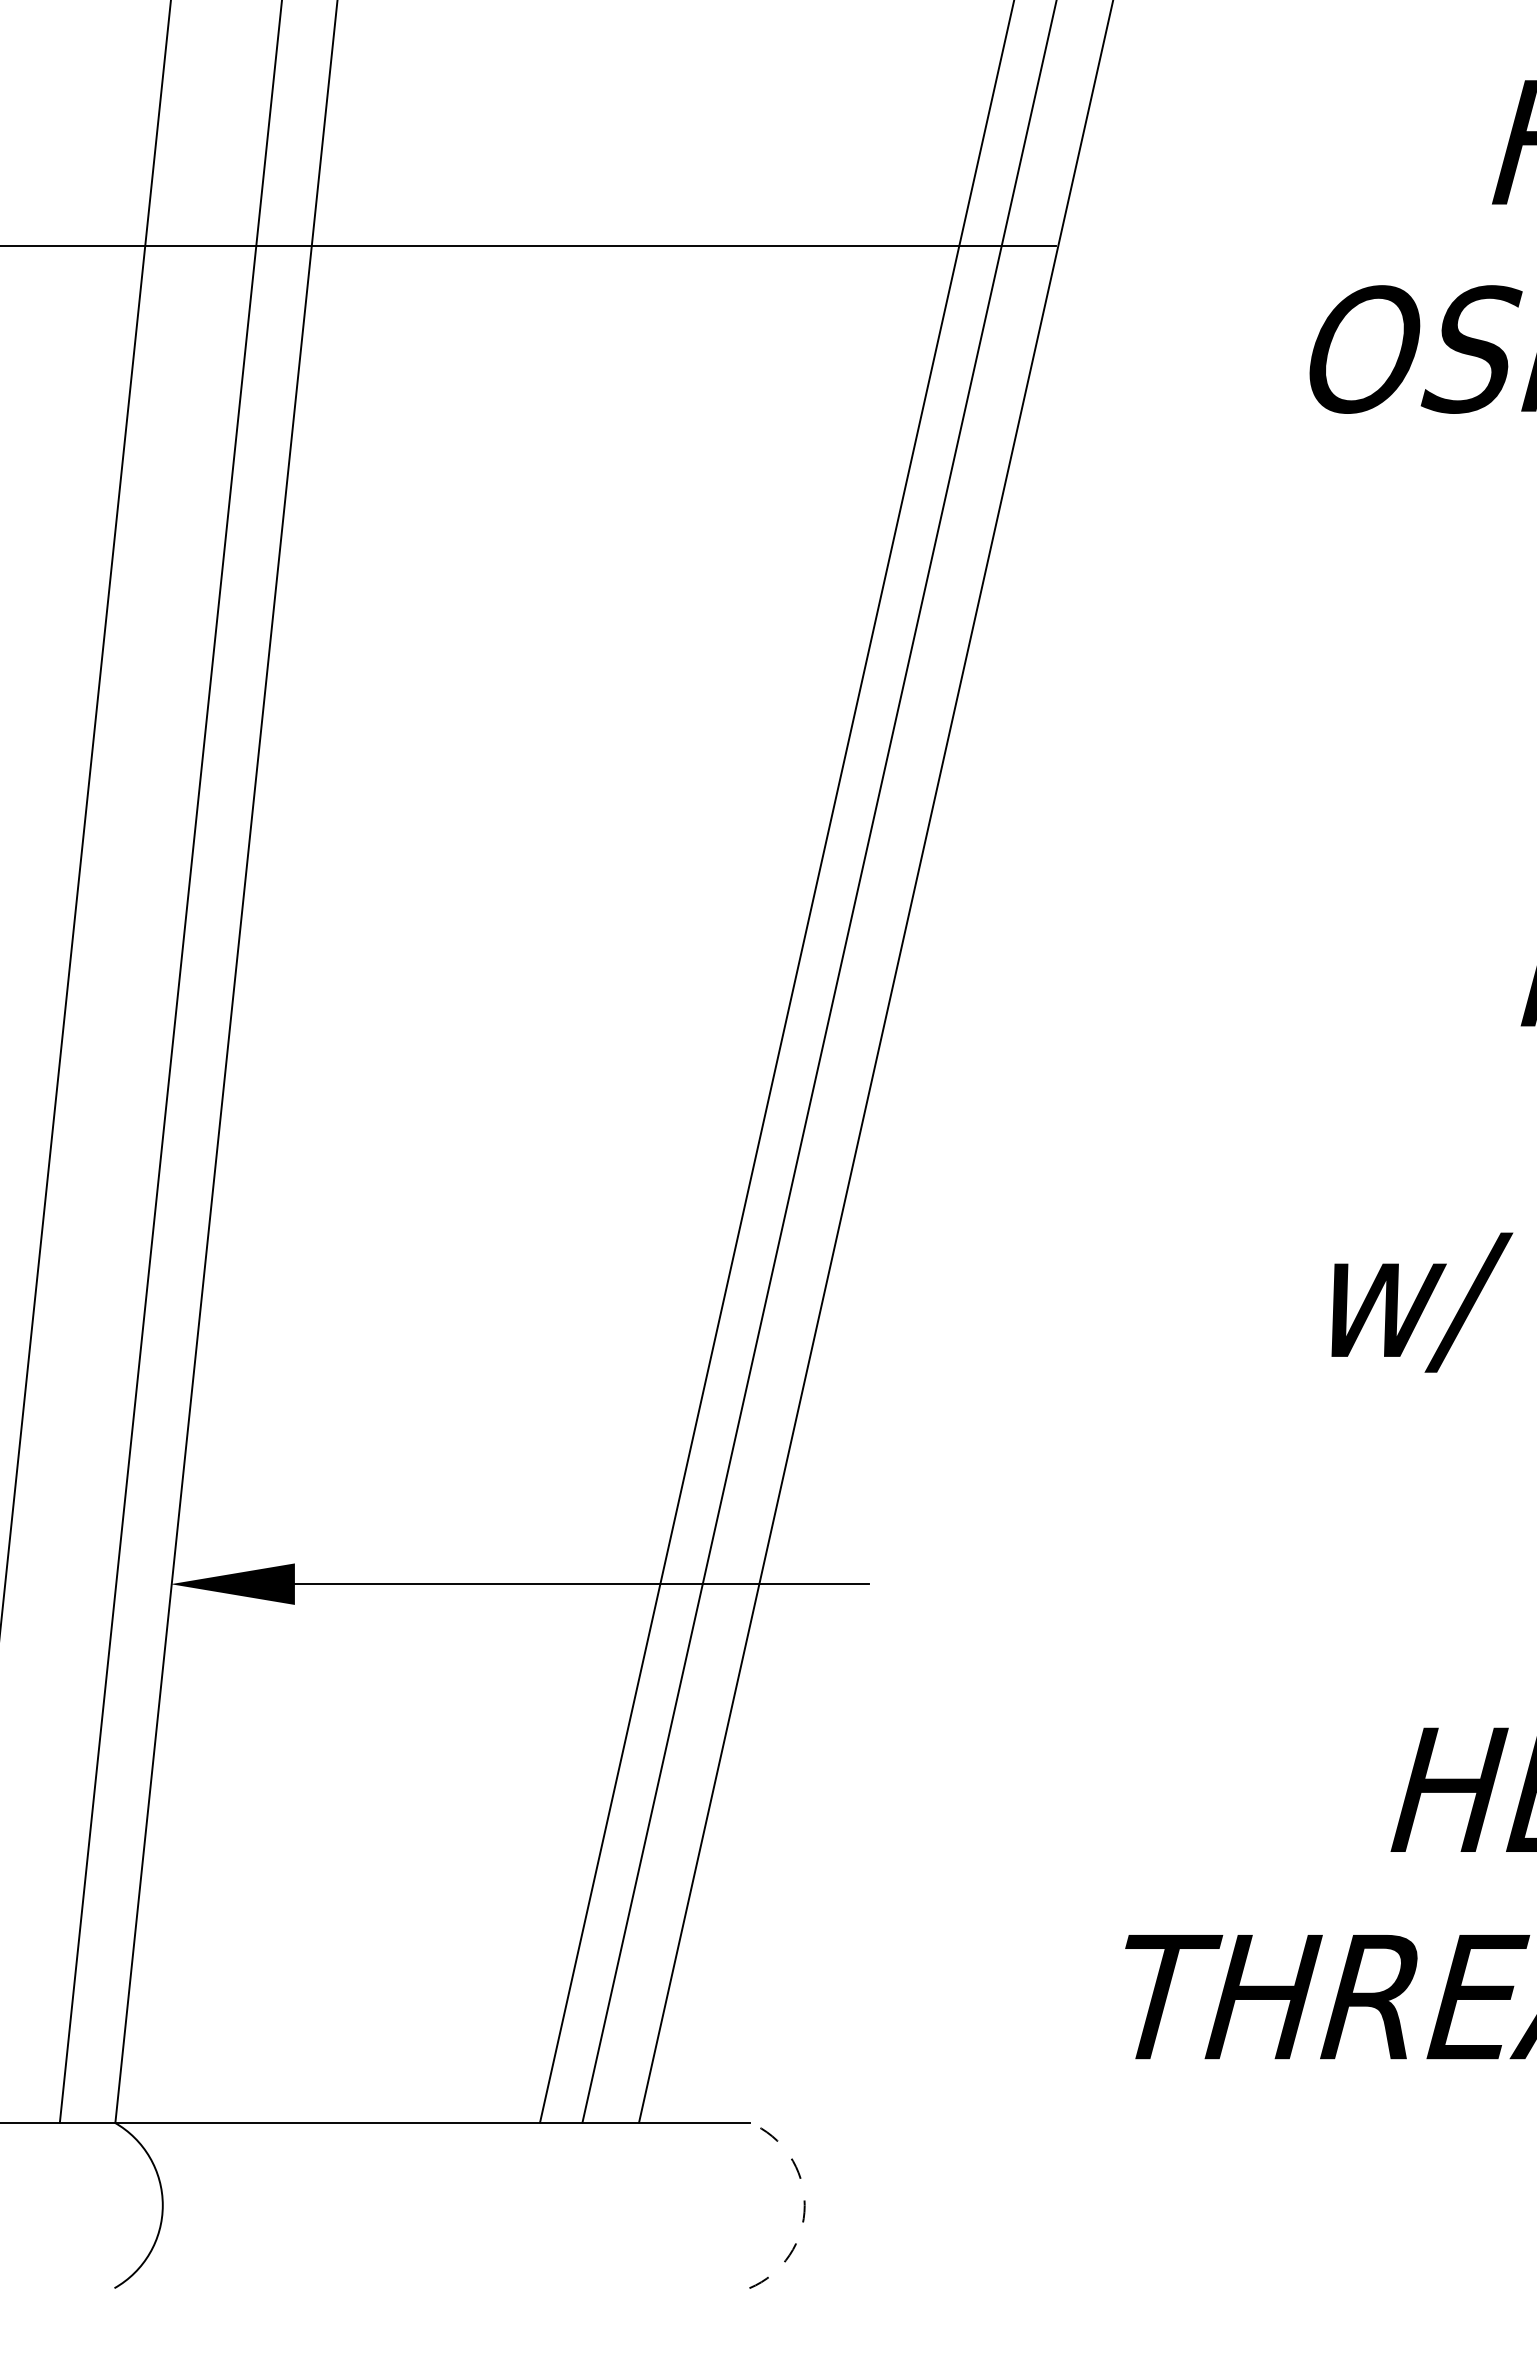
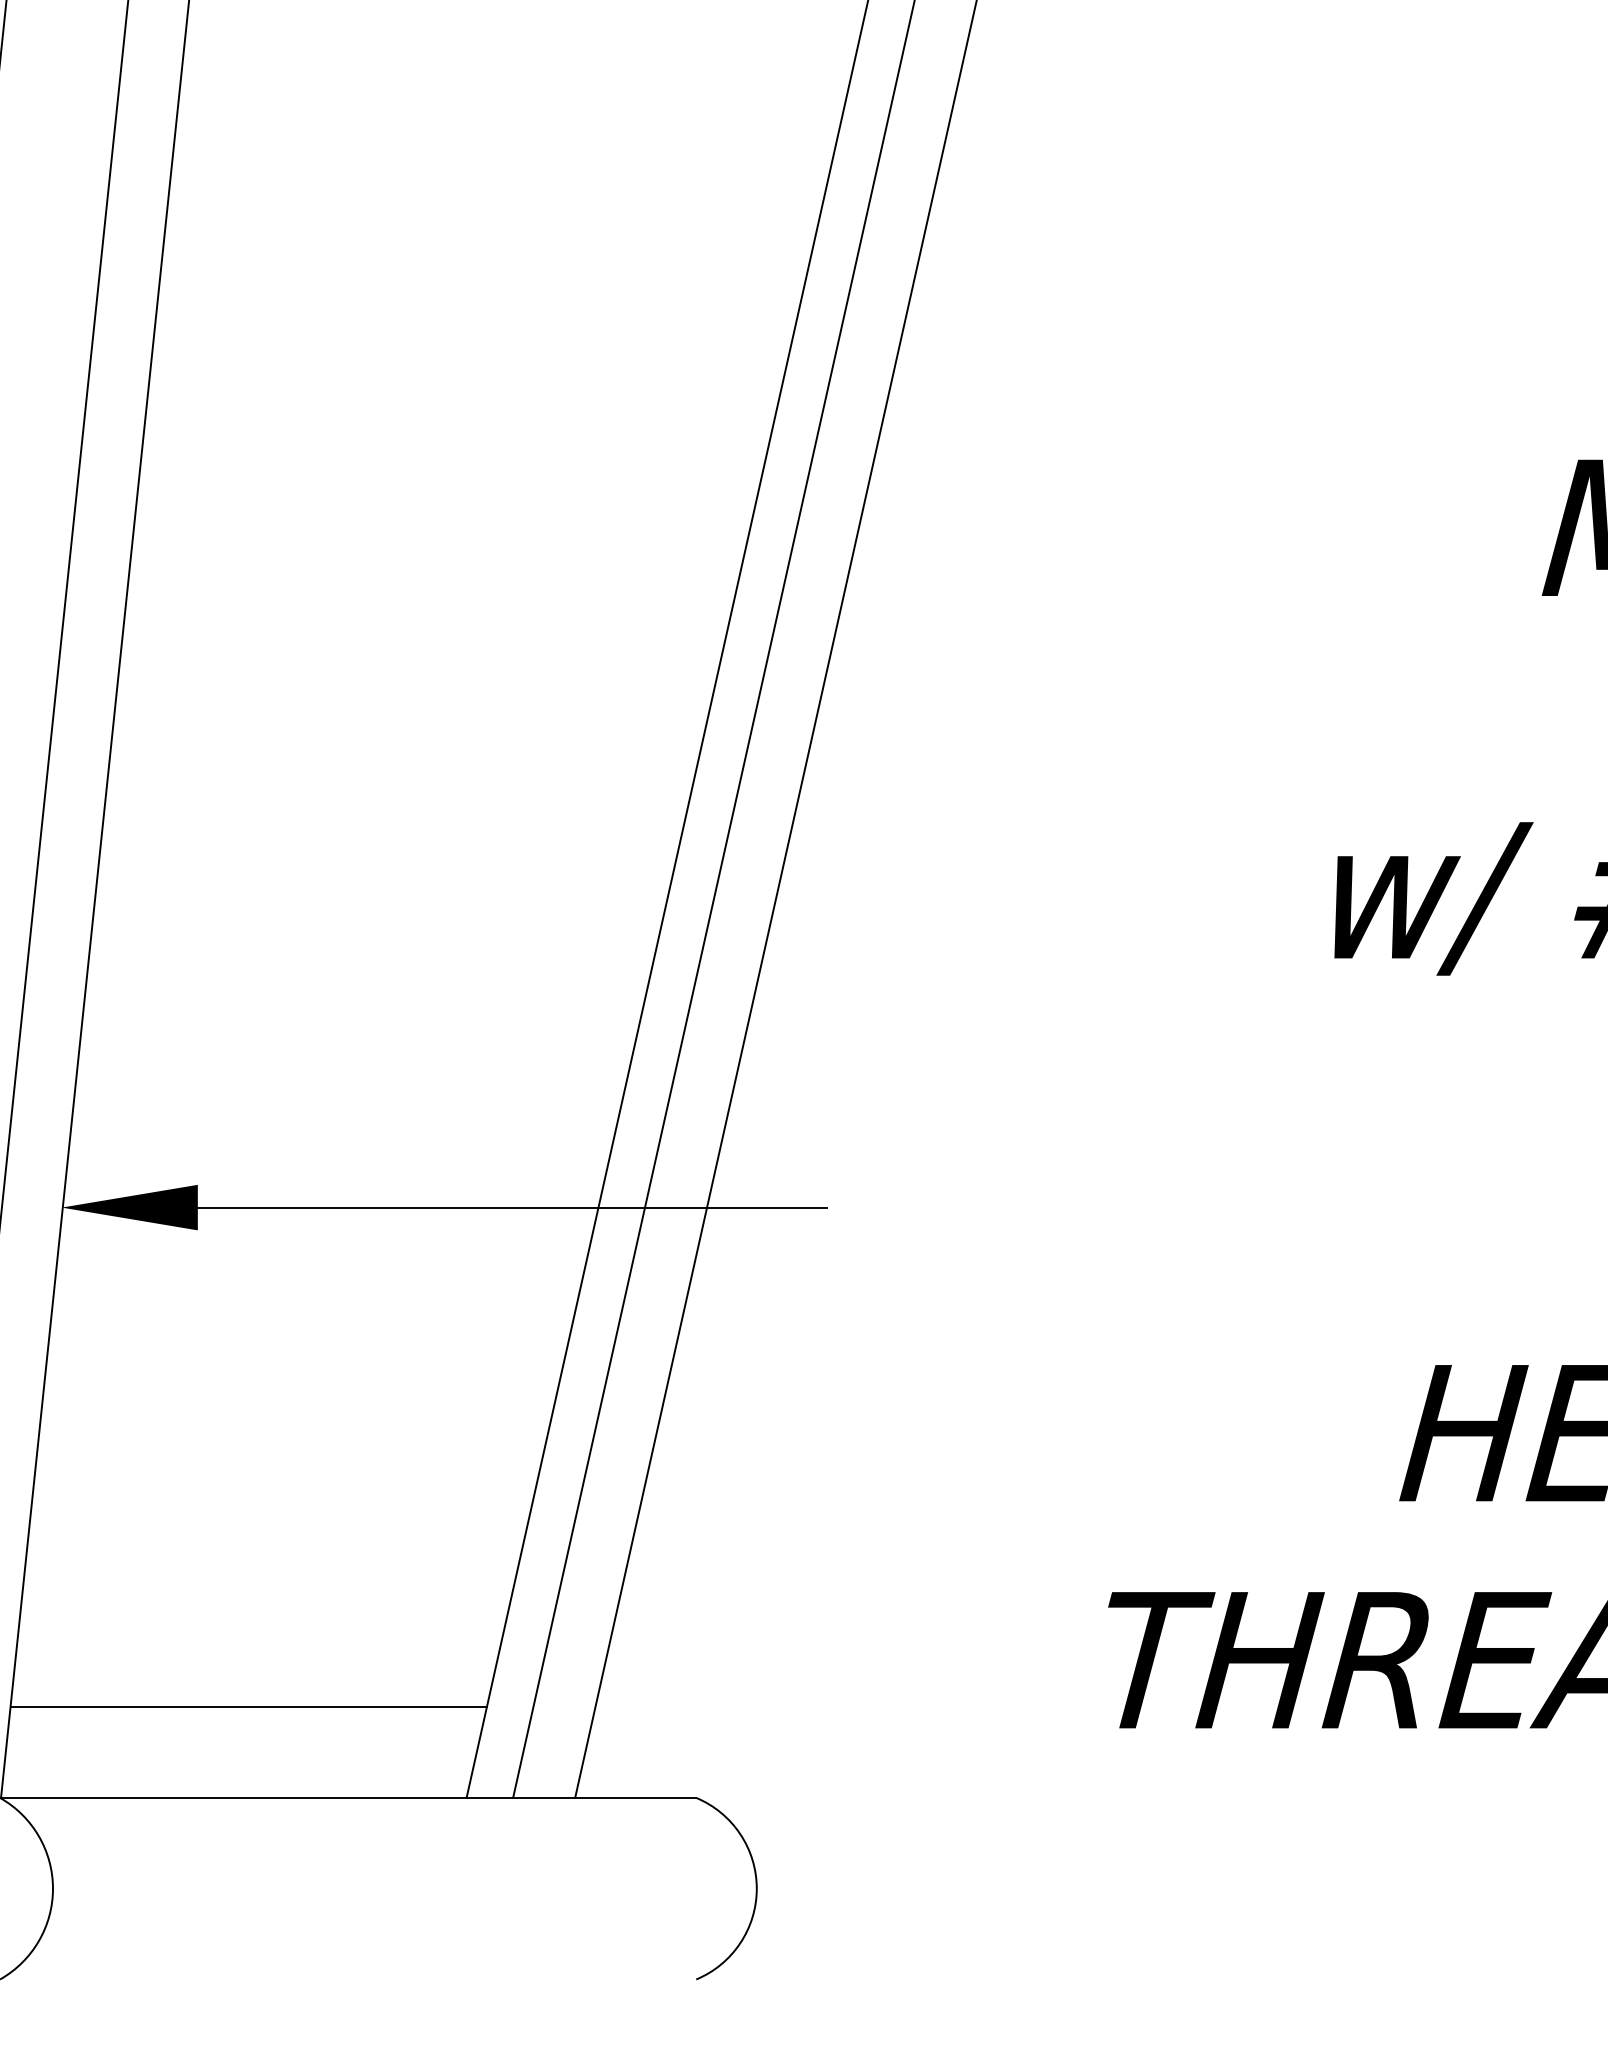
line: (341, 2039) -> (248, 1706), added
arc: (804, 2205) -> (756, 1888), dashed -> solid

